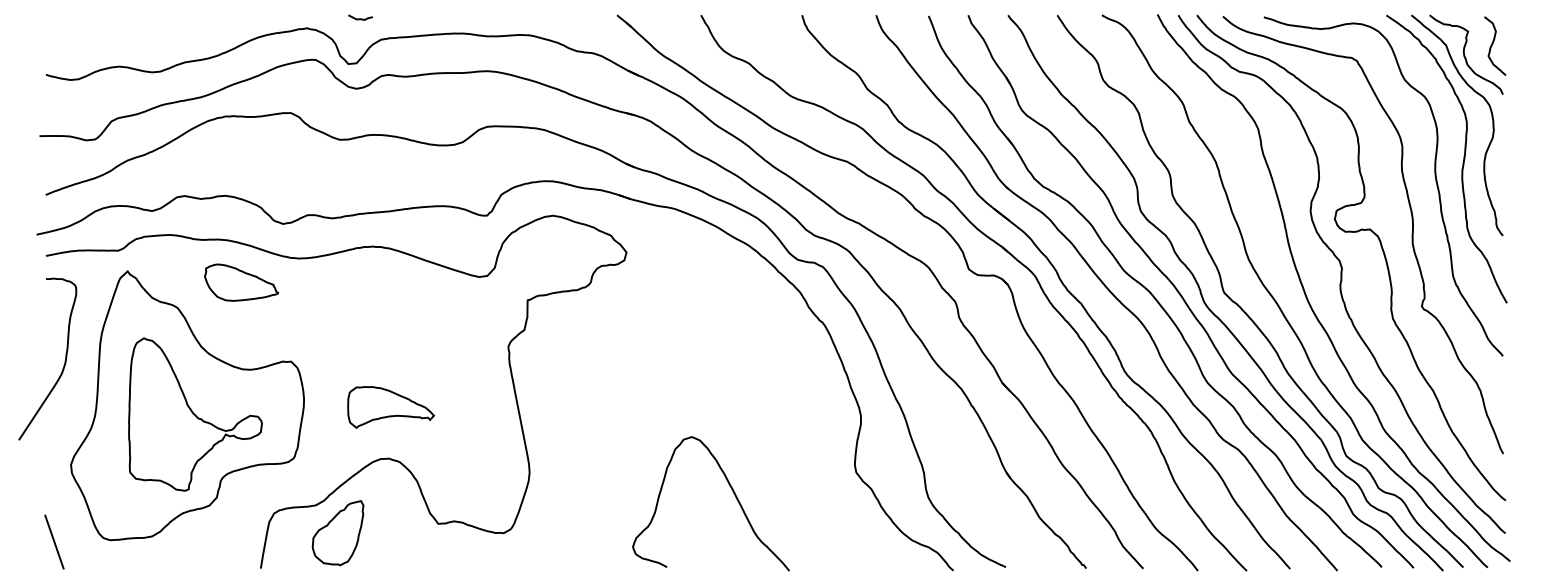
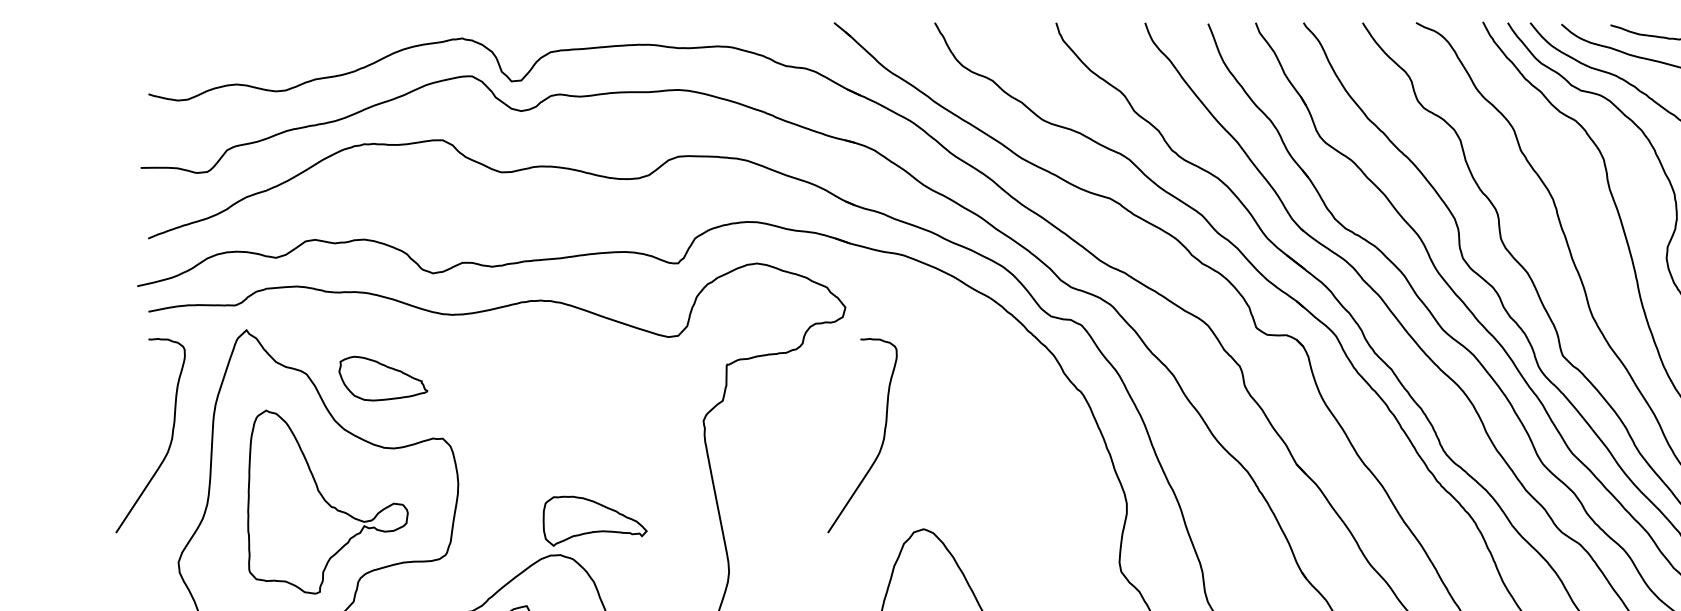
curve: (360, 18) -> (526, 26), removed
part: (241, 282) -> (383, 378), moved
curve: (657, 361) -> (882, 438), added
part: (390, 407) -> (594, 521), moved

